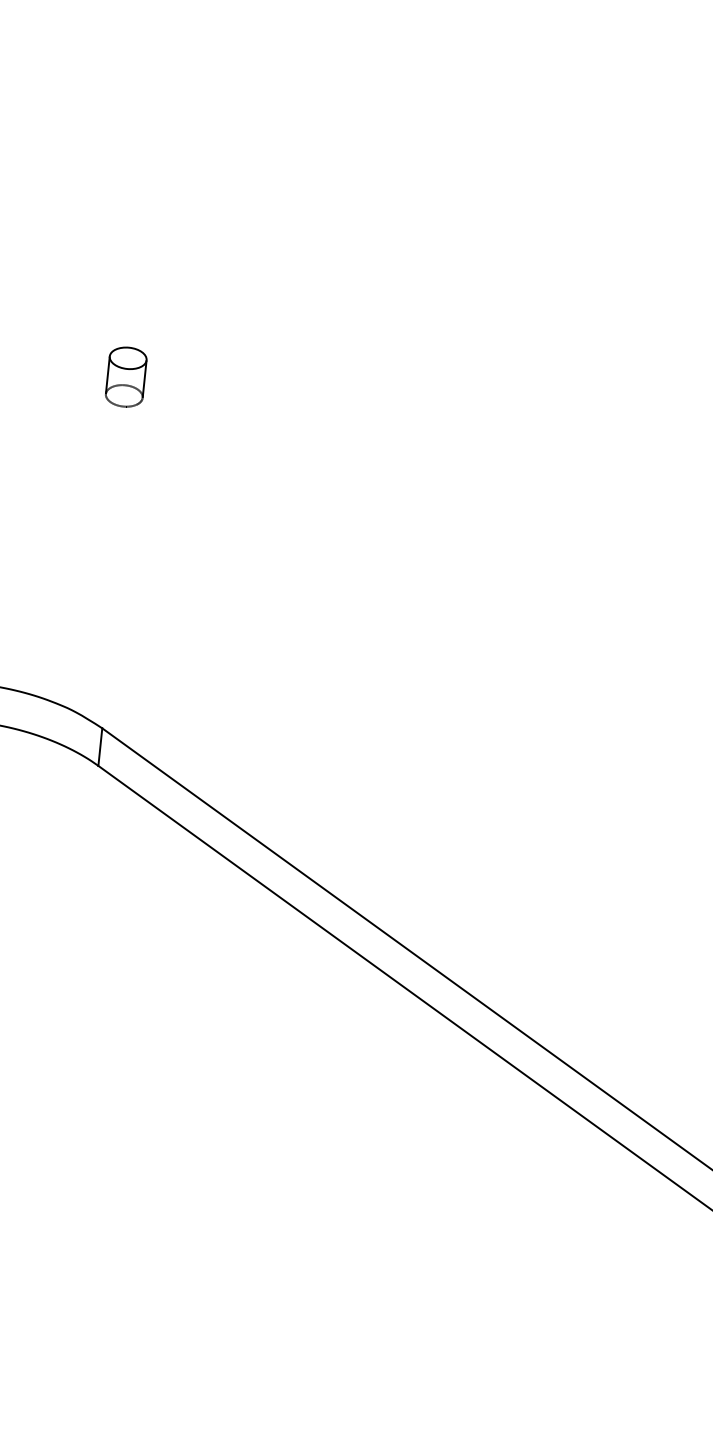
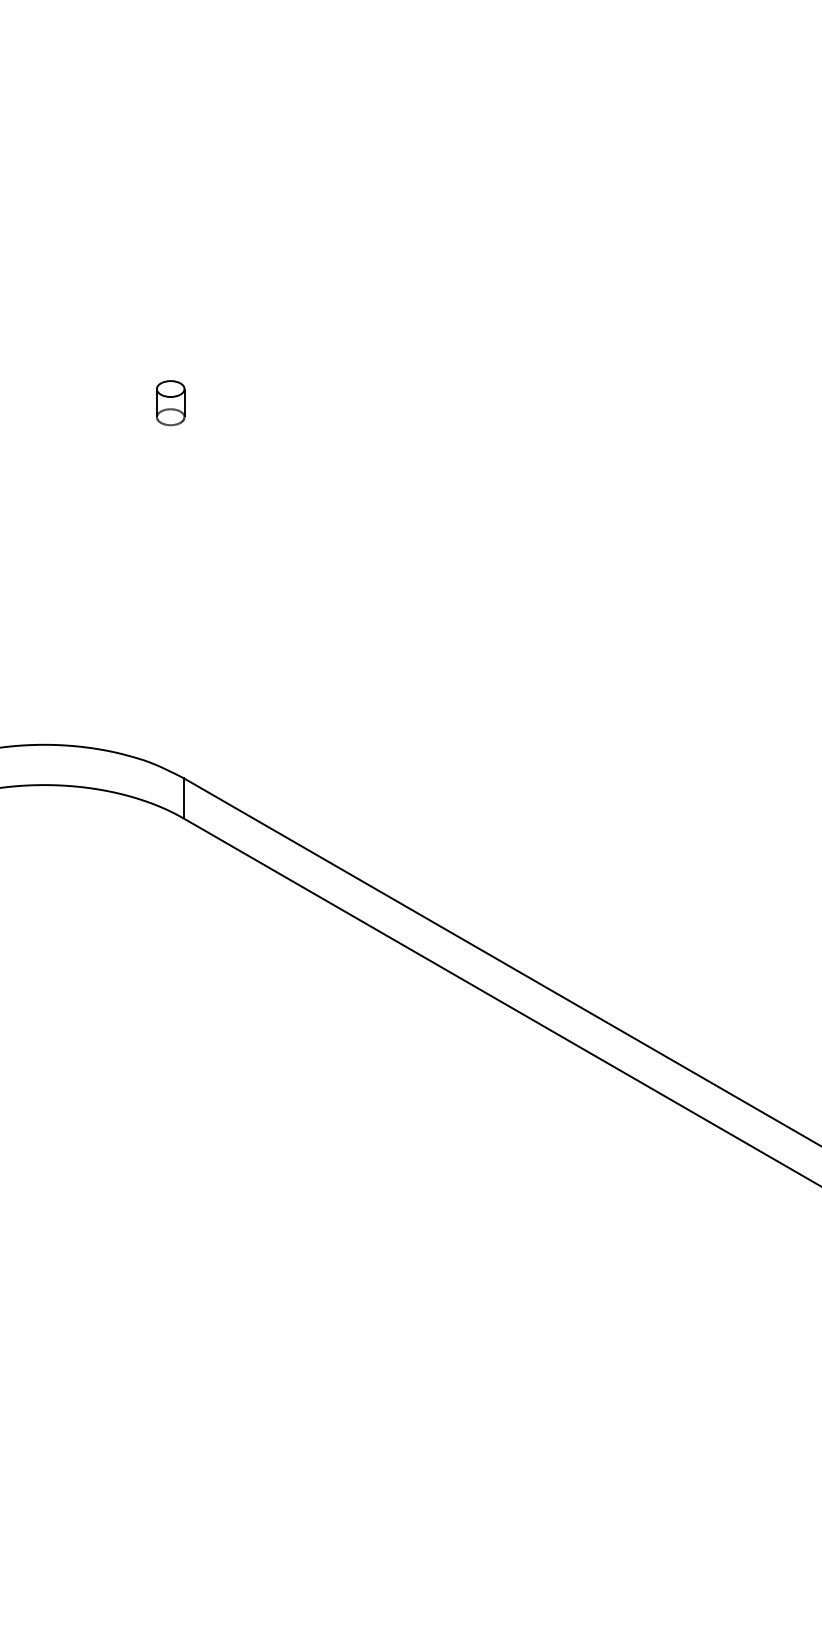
part: (126, 376) -> (170, 402), size x0.7

